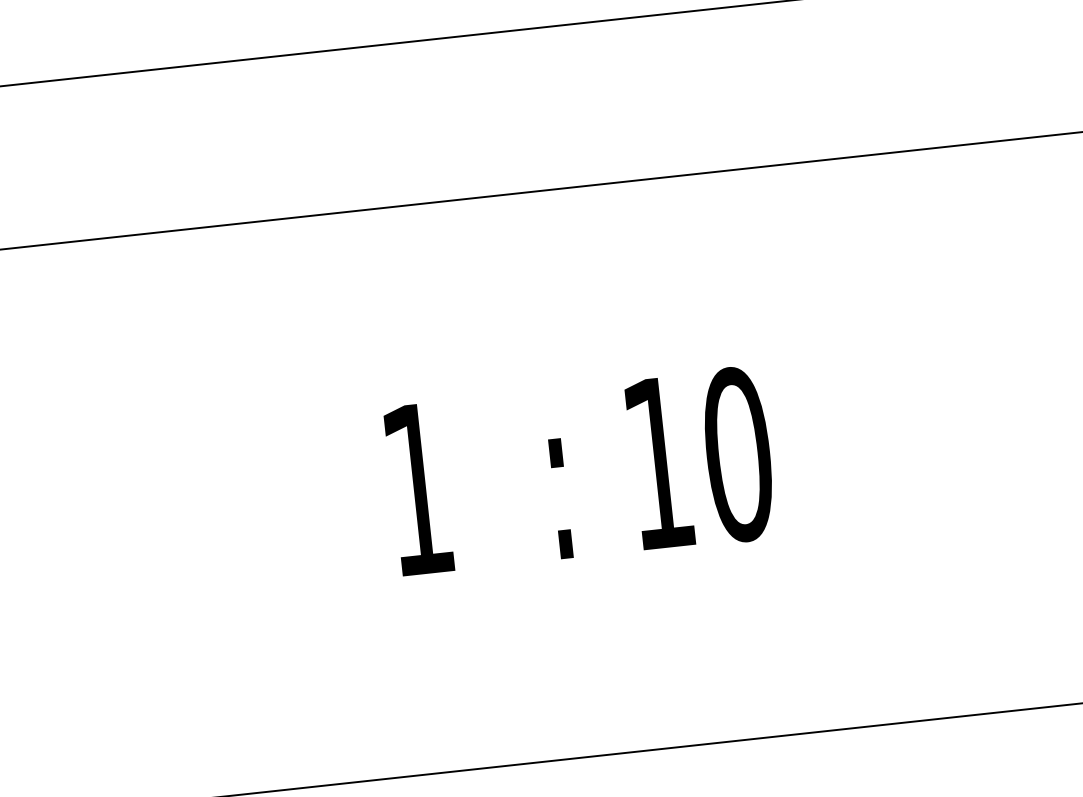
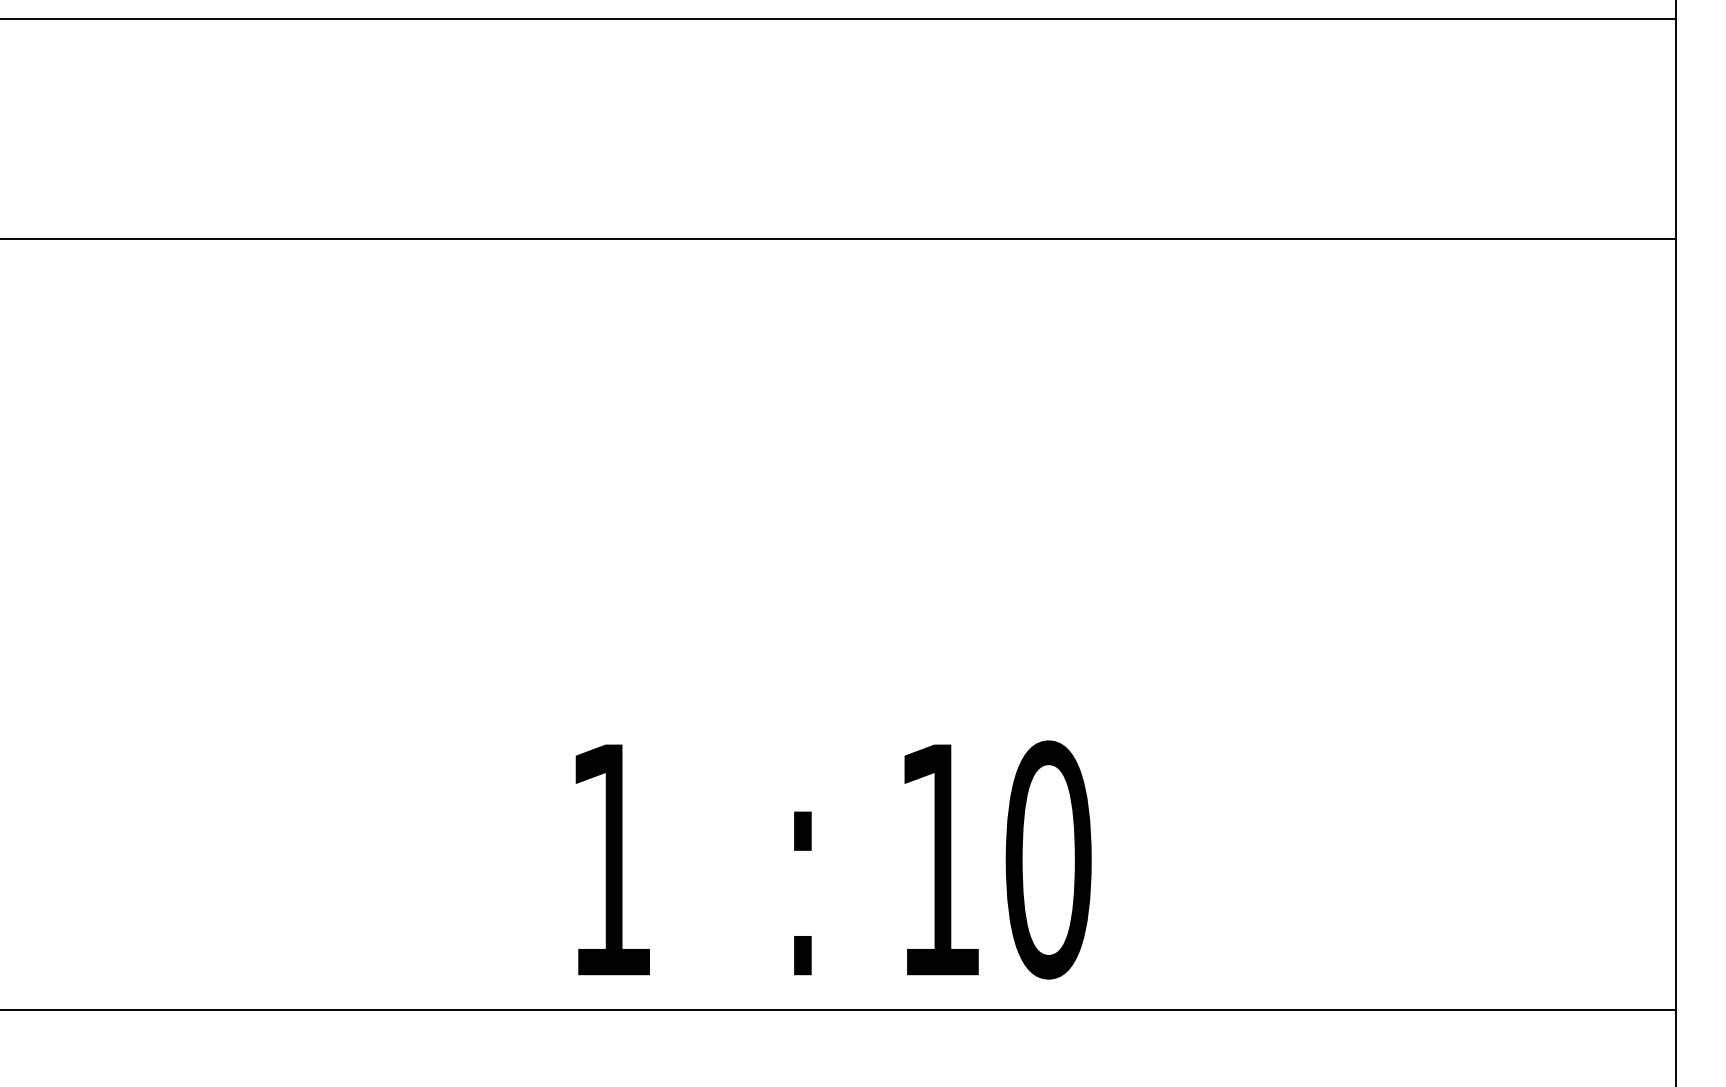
text: (580, 471) -> (833, 859), moved

